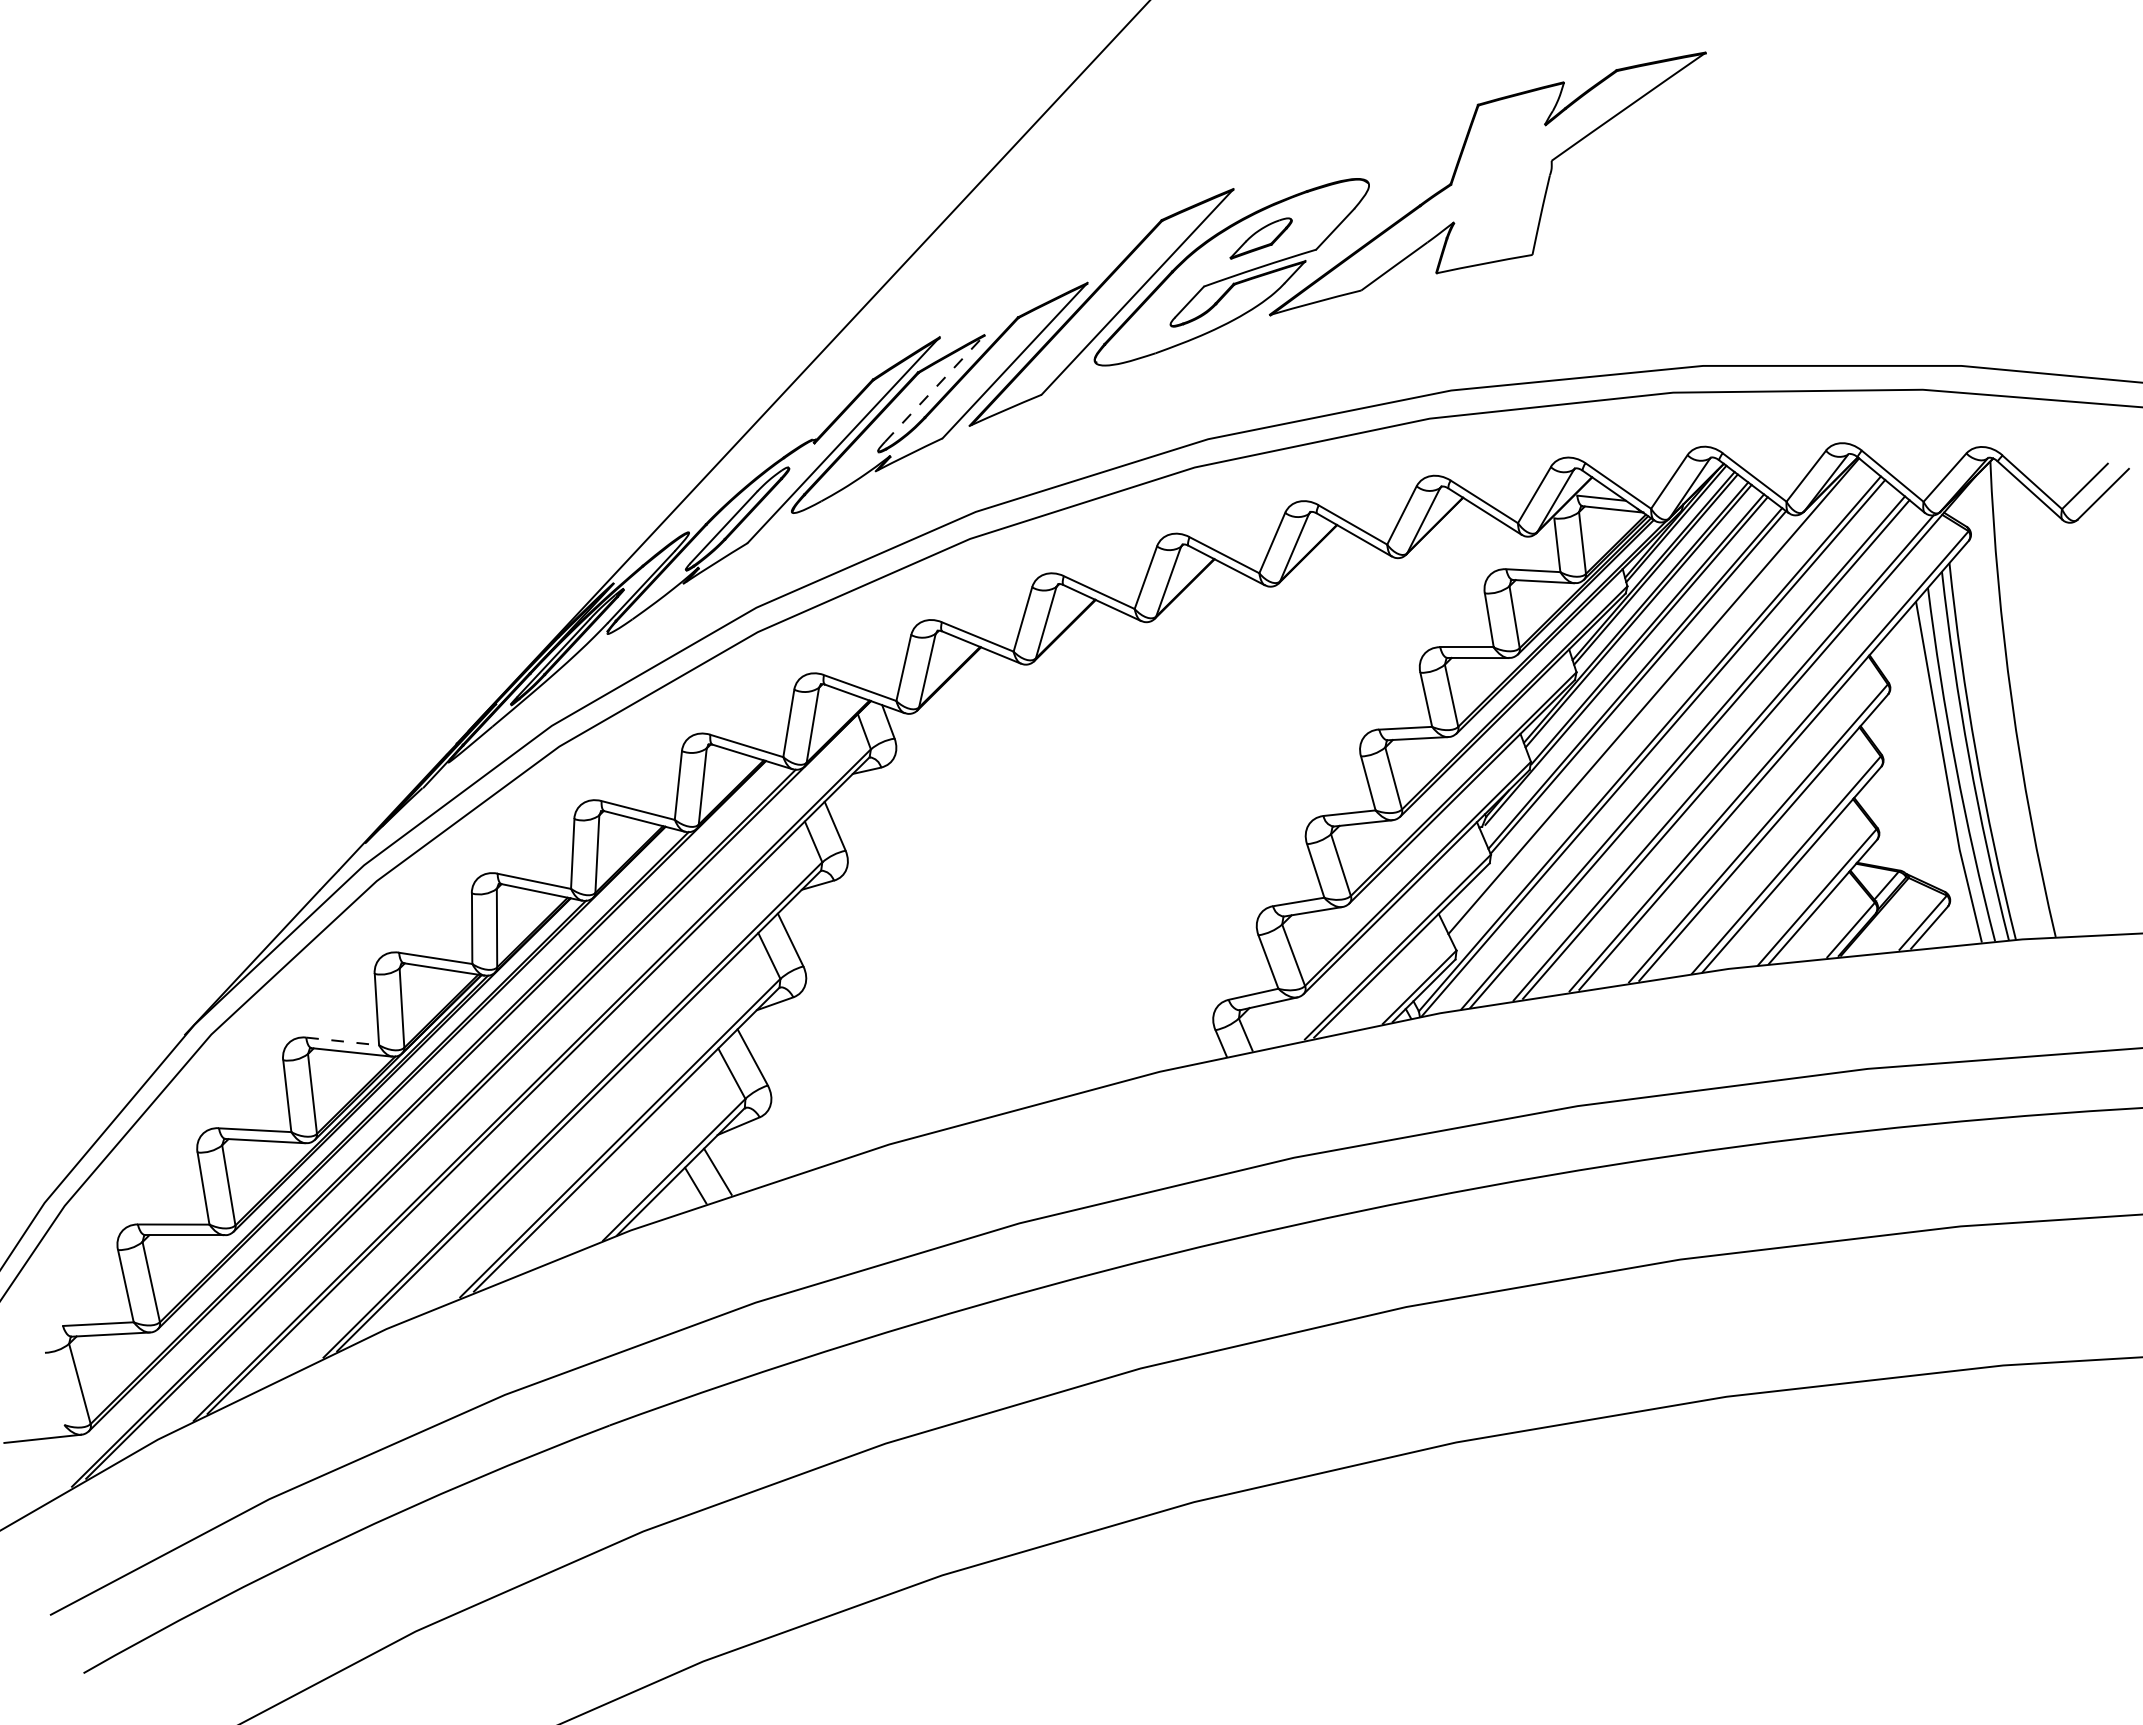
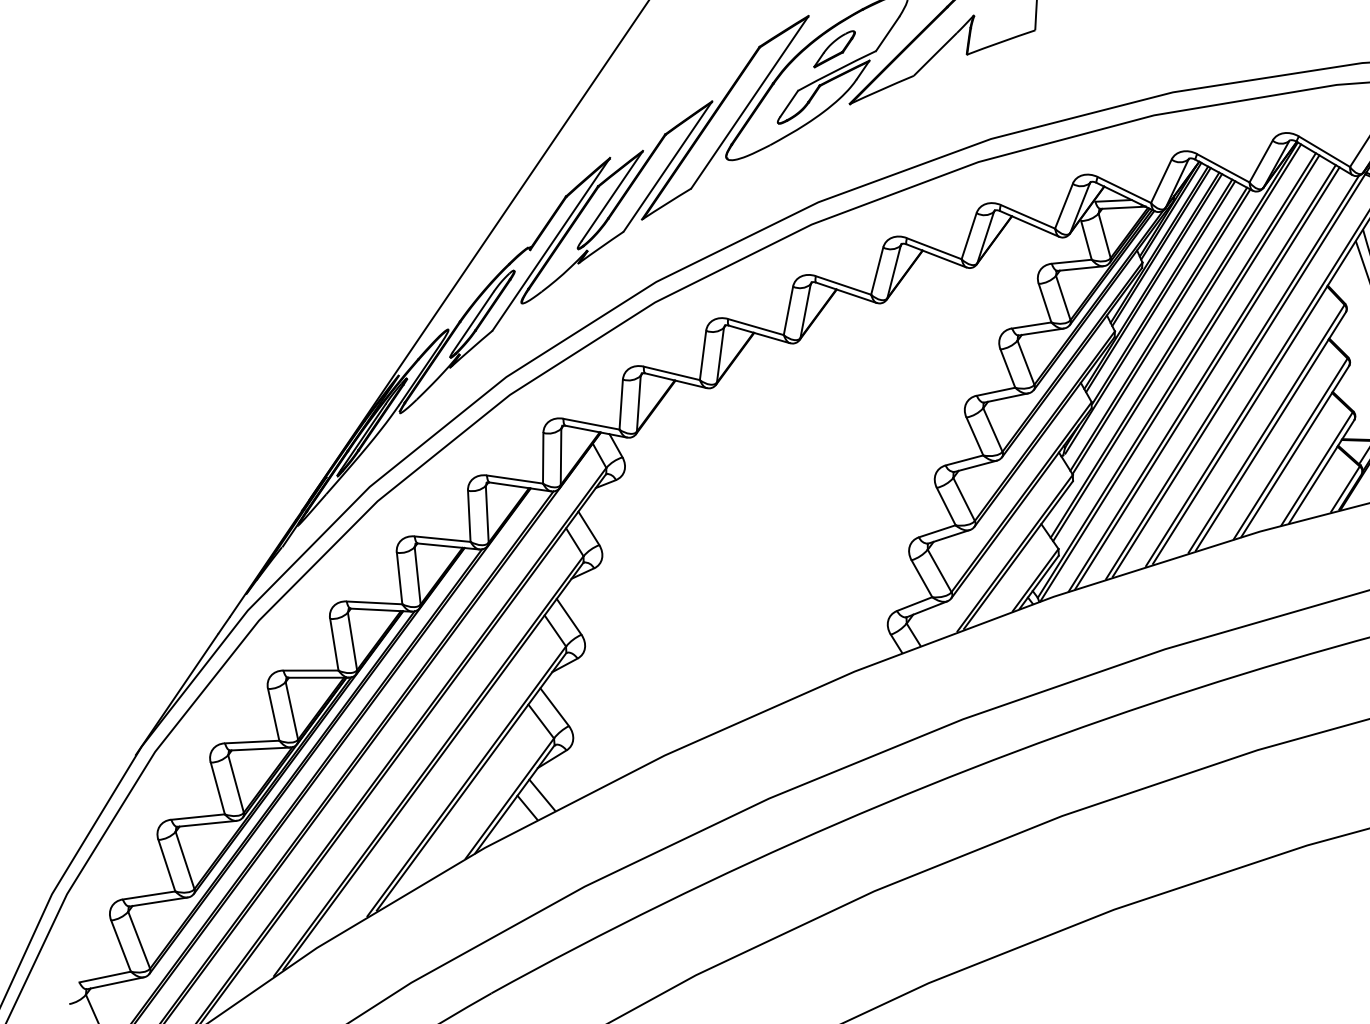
line: (935, 387) -> (612, 195), dashed -> solid
line: (1656, 700) -> (1176, 342), added
line: (342, 1041) -> (252, 742), dashed -> solid

